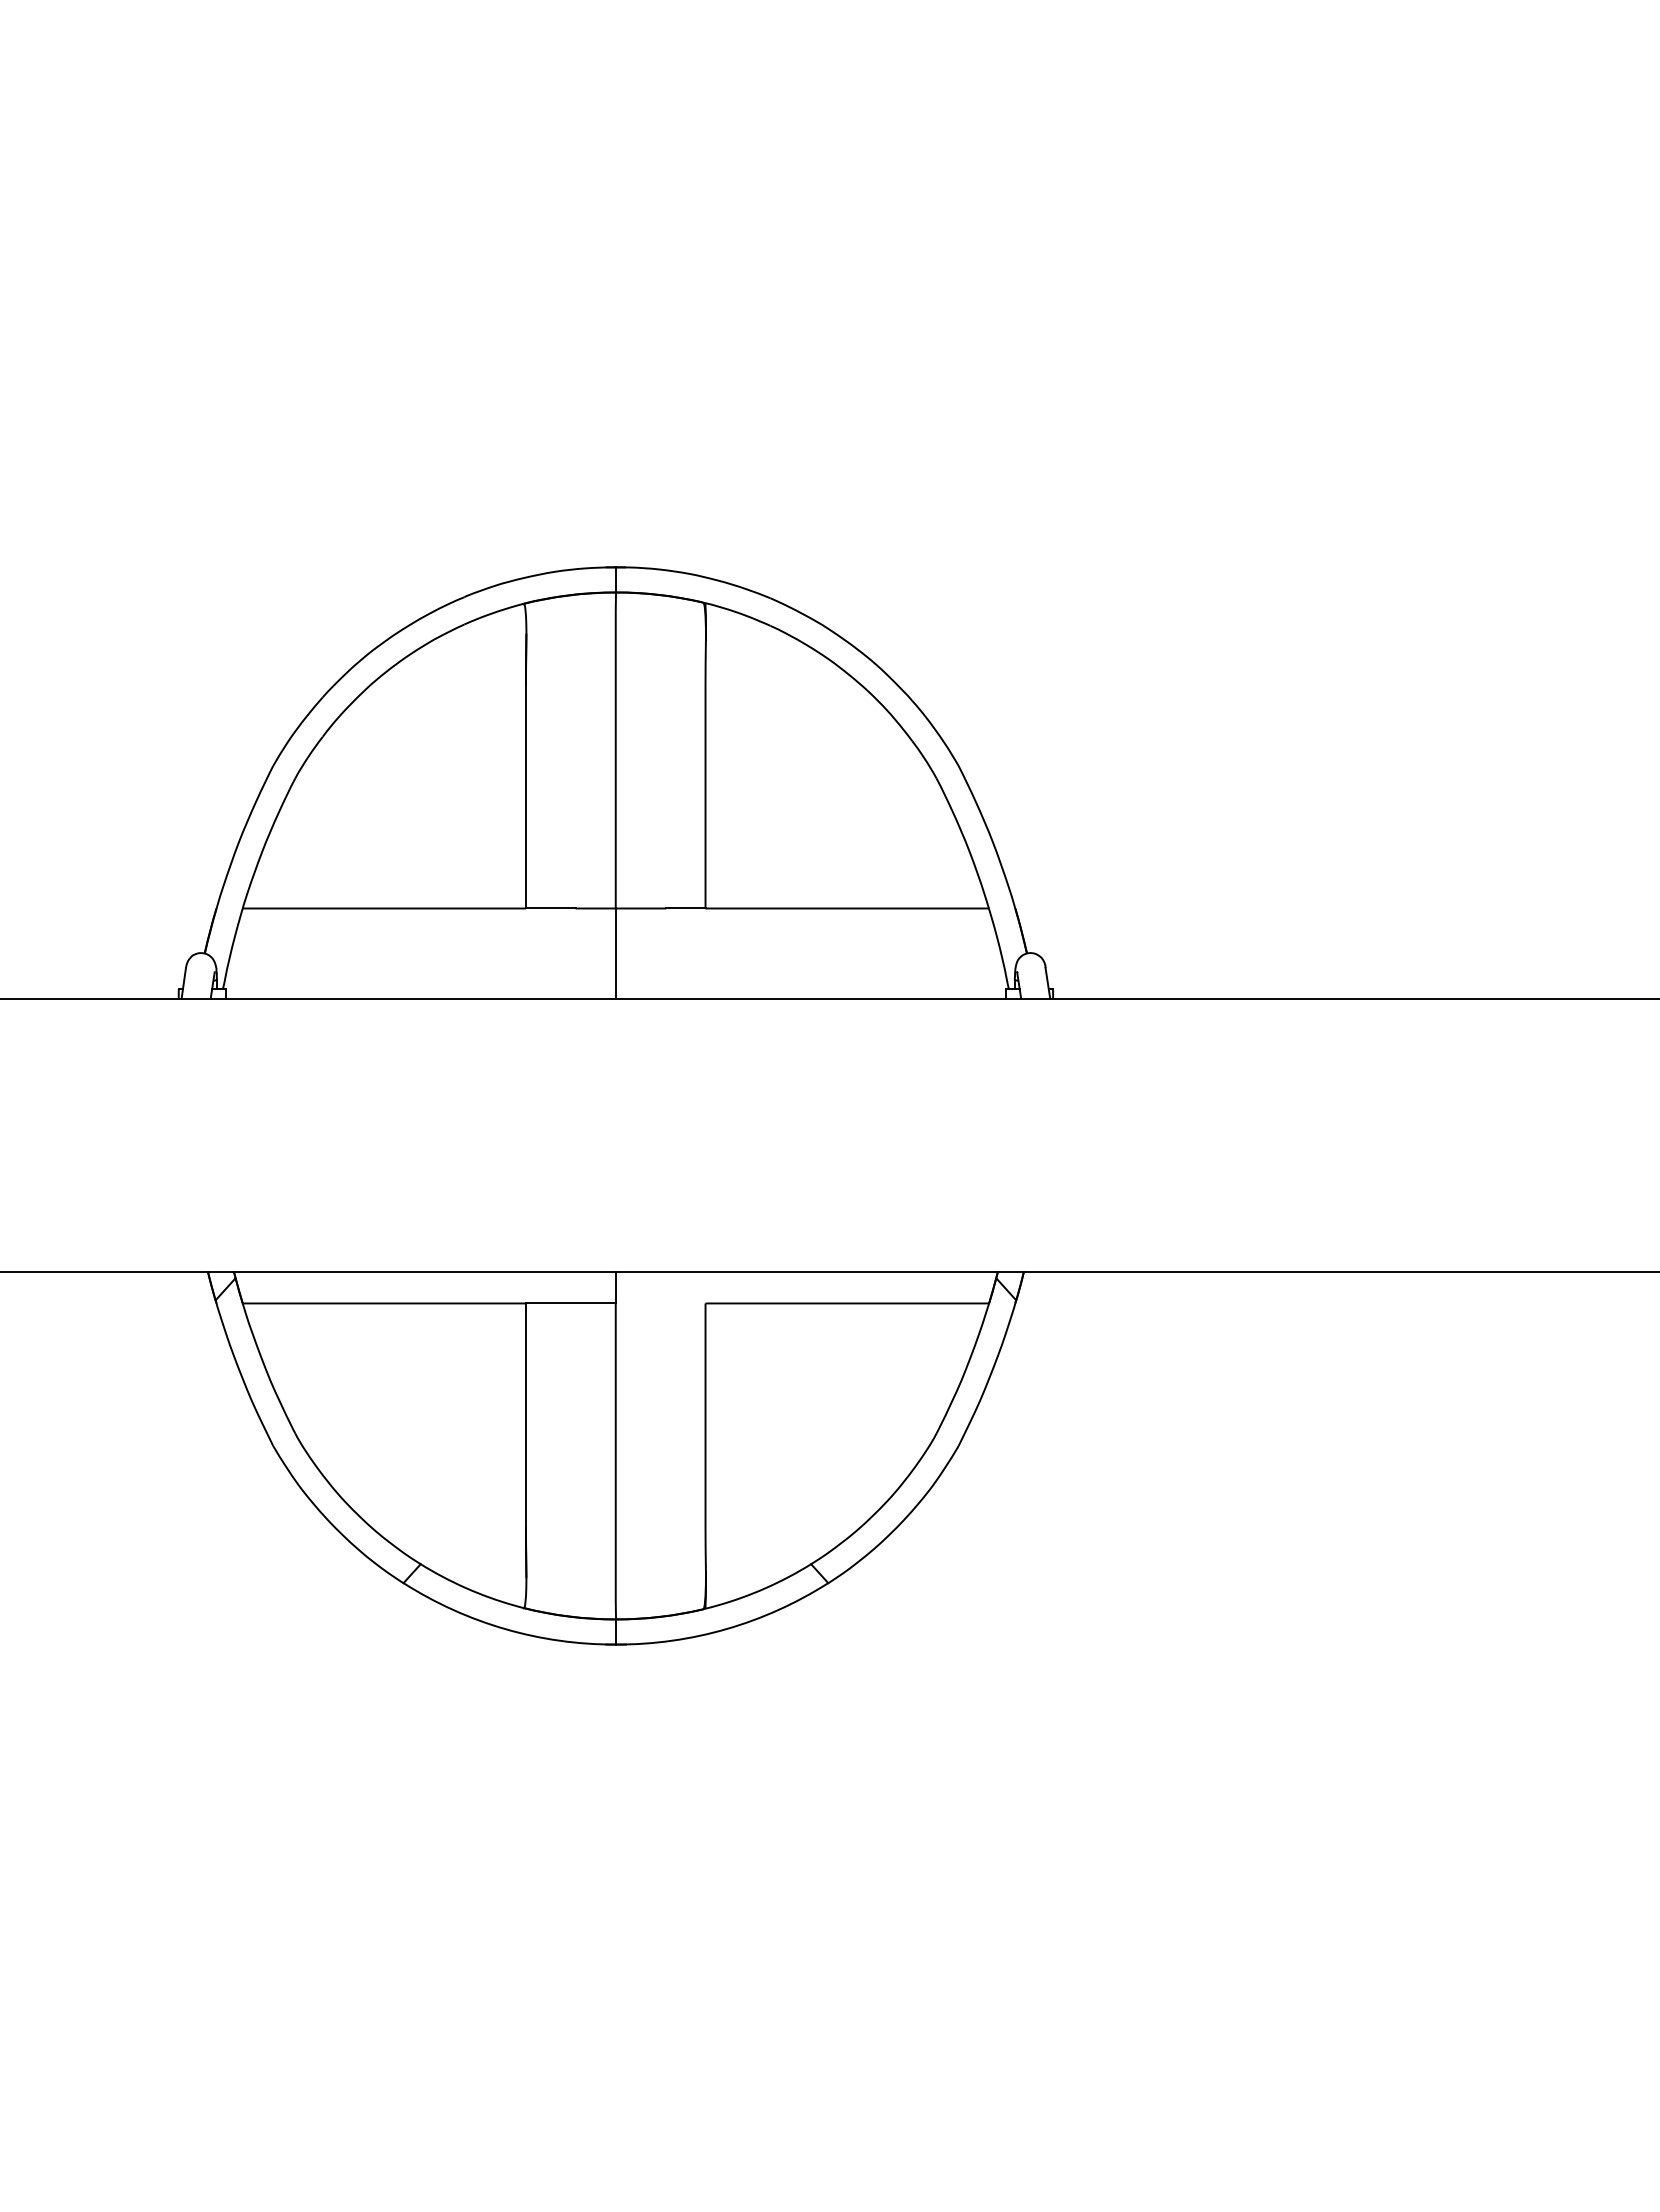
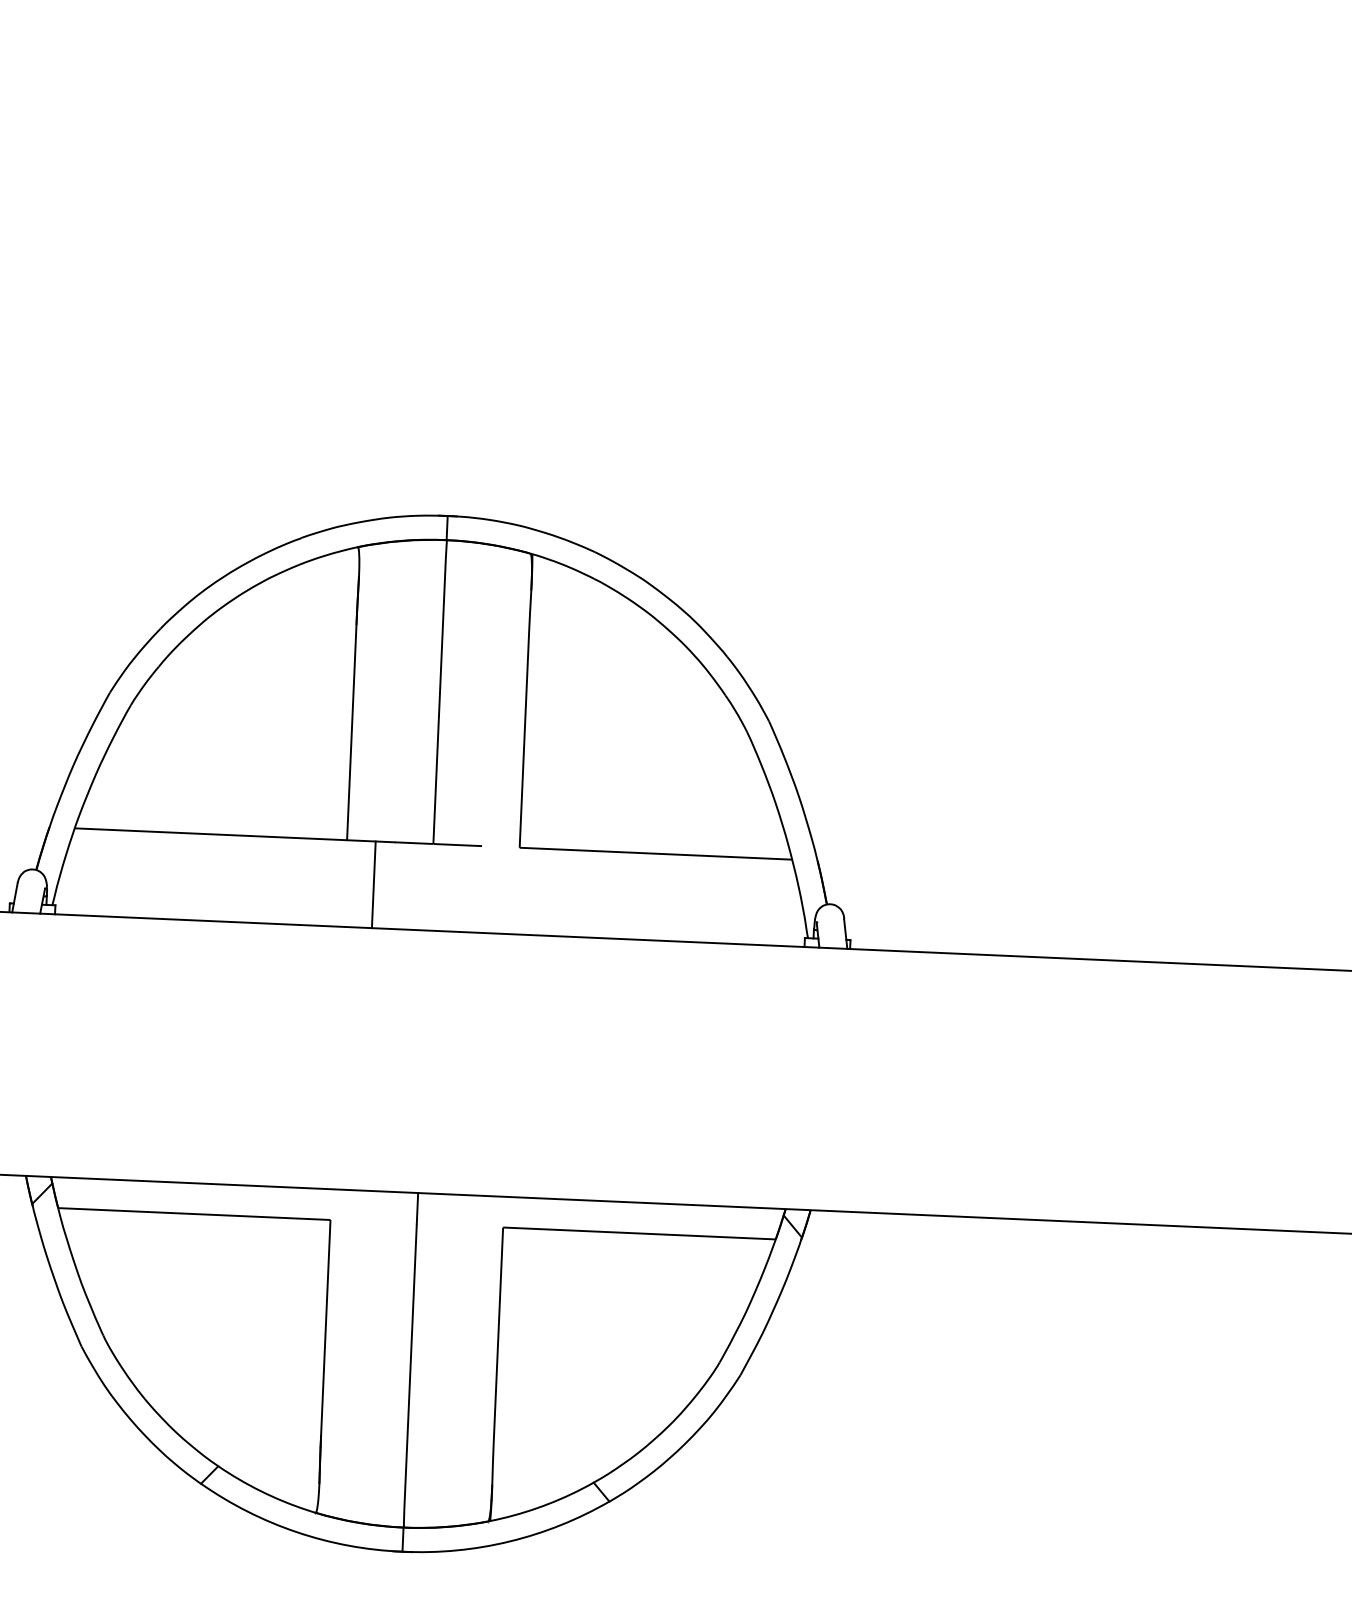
line: (685, 908) -> (500, 846), removed
line: (615, 953) -> (373, 884), moved
line: (570, 1303) -> (373, 1221), removed

